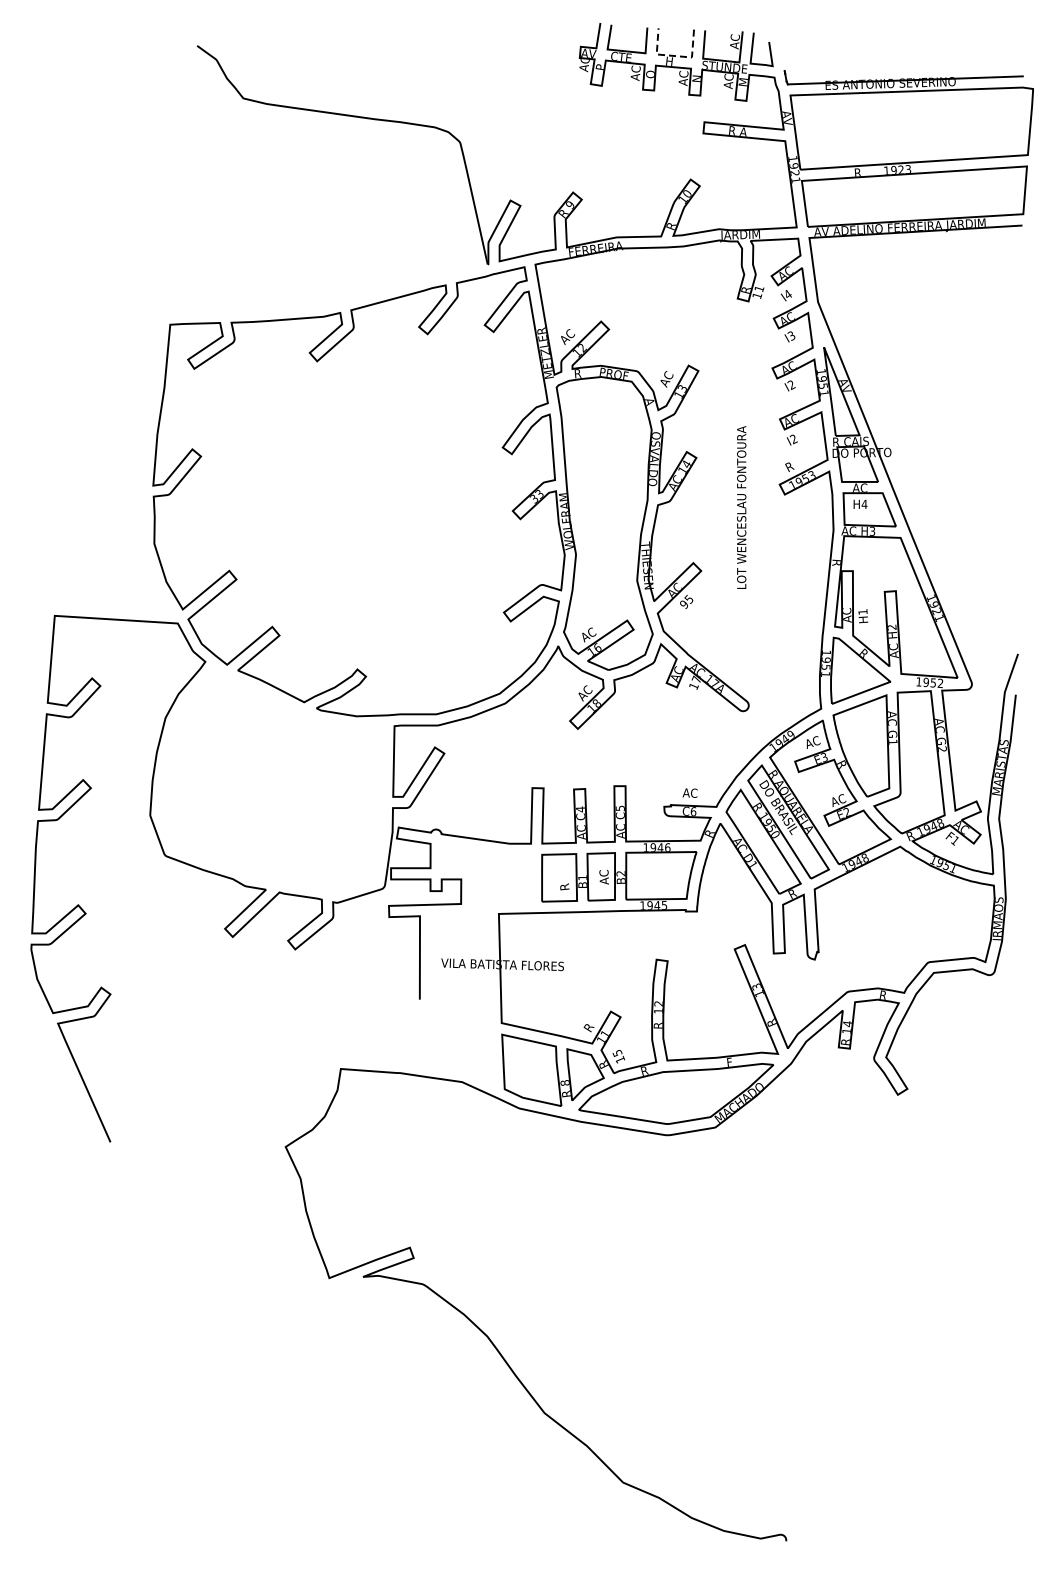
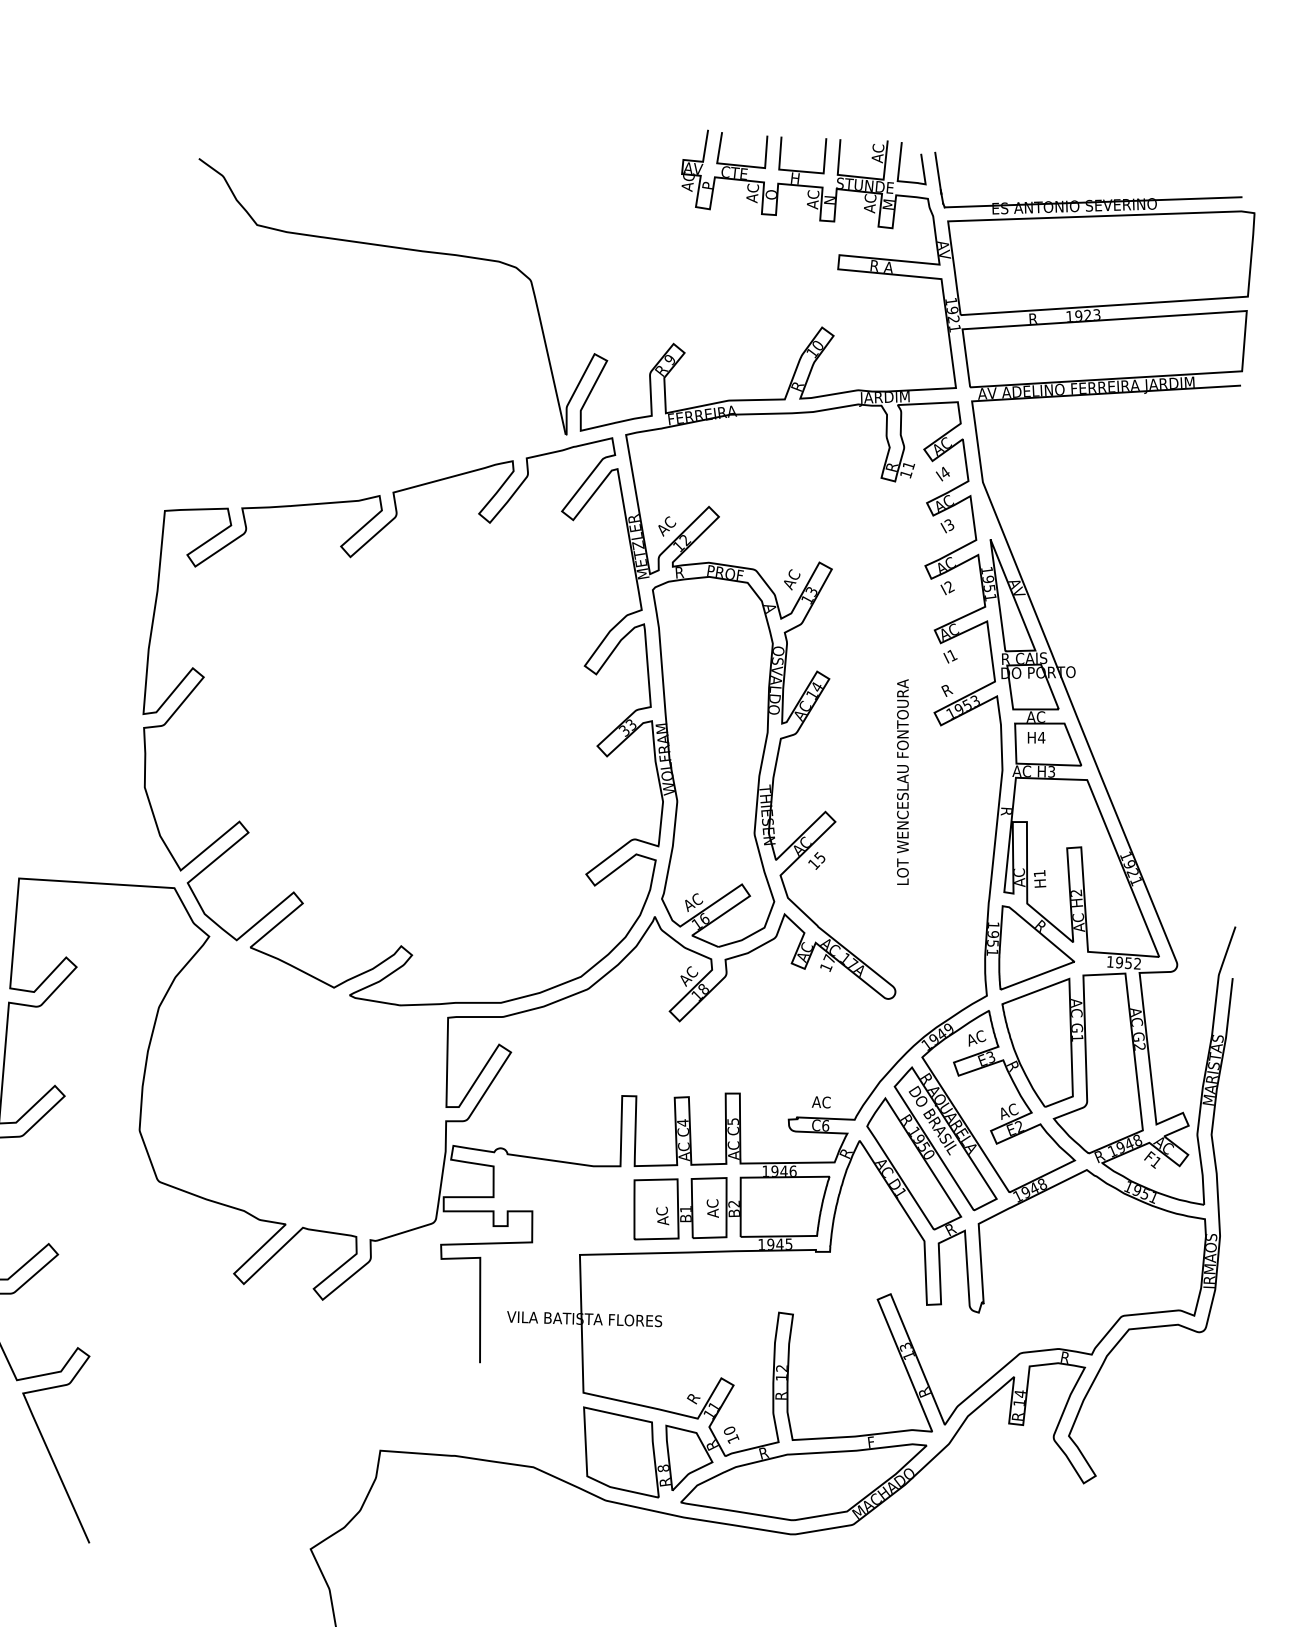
line: (674, 55) -> (801, 170), dashed -> solid
line: (782, 55) -> (938, 170), added
text: (792, 439) -> (950, 655), I2 -> I1
text: (741, 507) -> (902, 782), moved
text: (684, 604) -> (814, 864), 95 -> 15
text: (564, 882) -> (662, 1215), R -> AC
text: (617, 1053) -> (729, 1431), 15 -> 10

